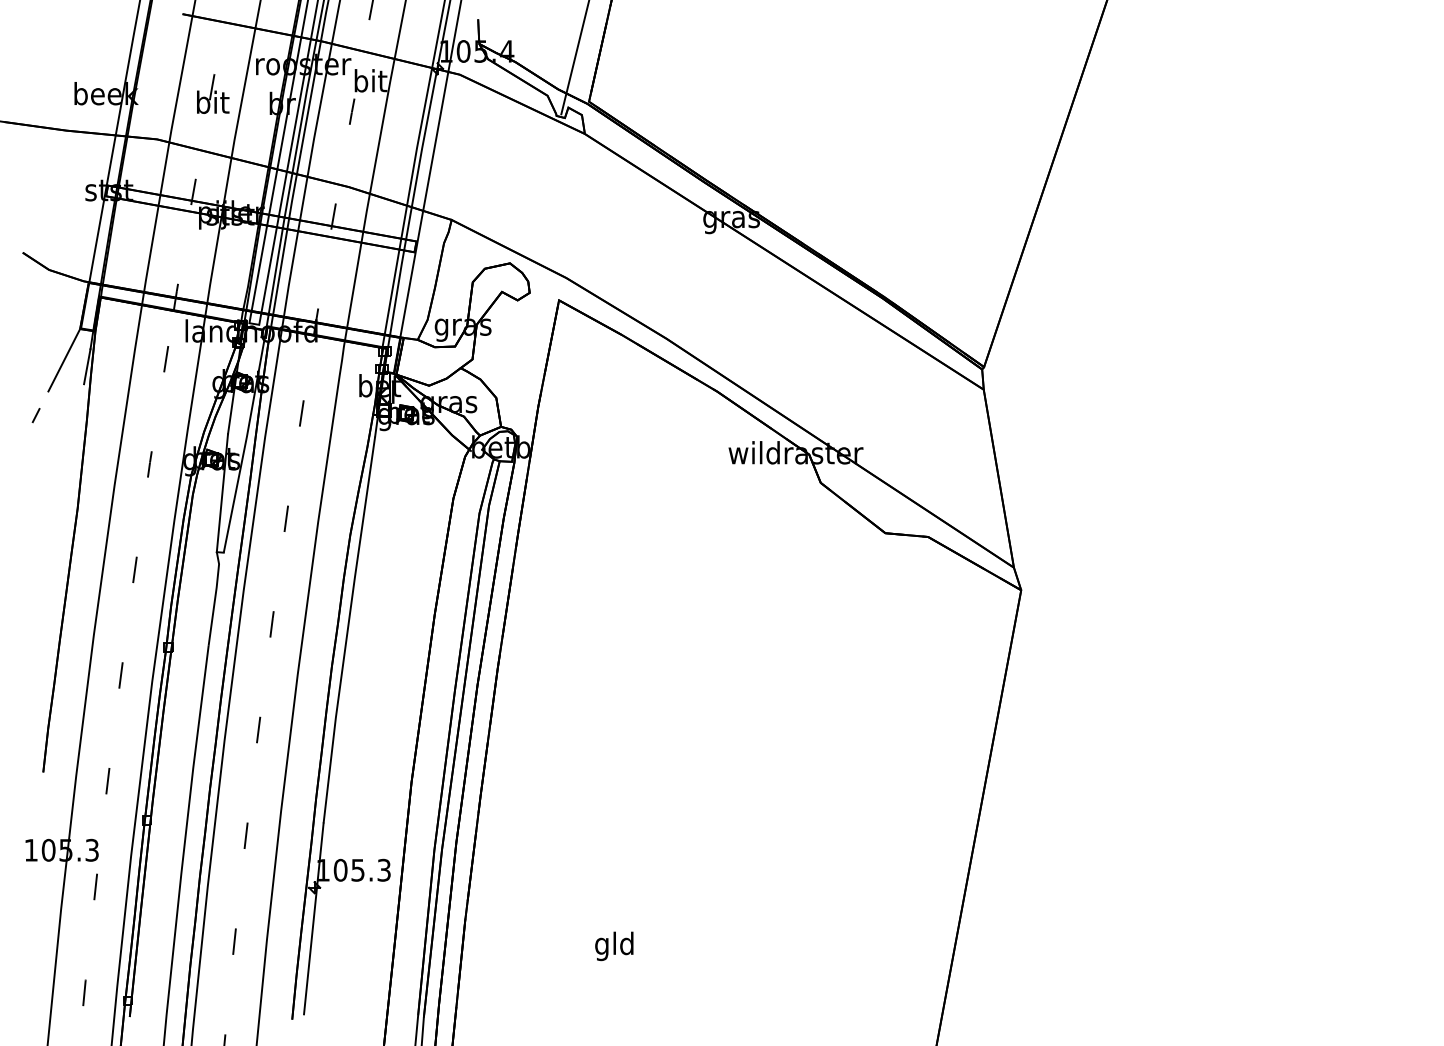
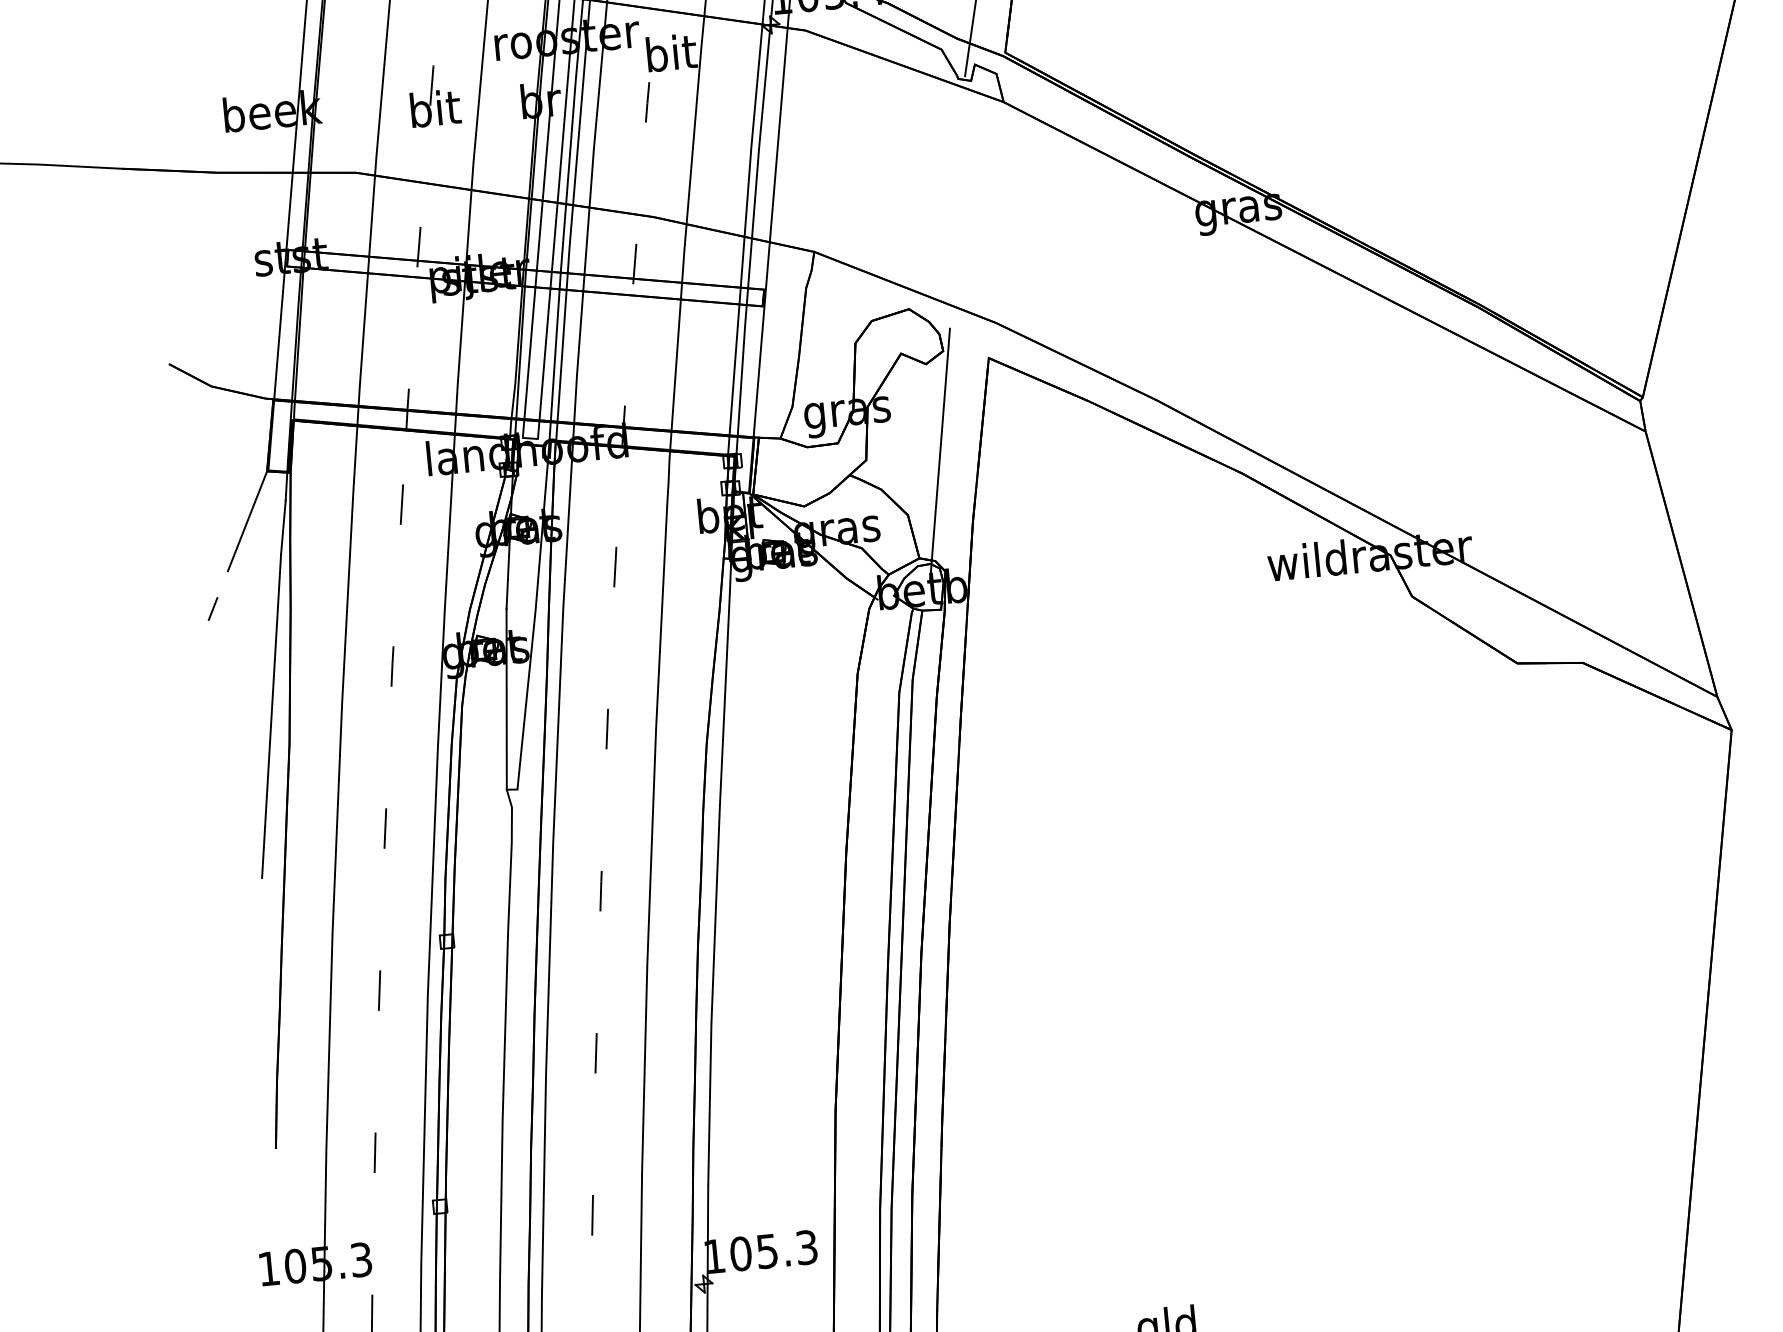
line: (520, 360) -> (939, 454), added
line: (67, 489) -> (271, 716), added

